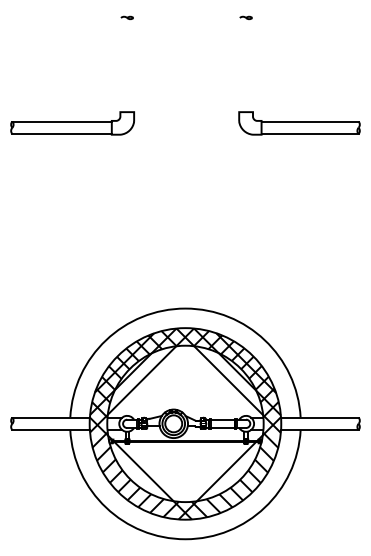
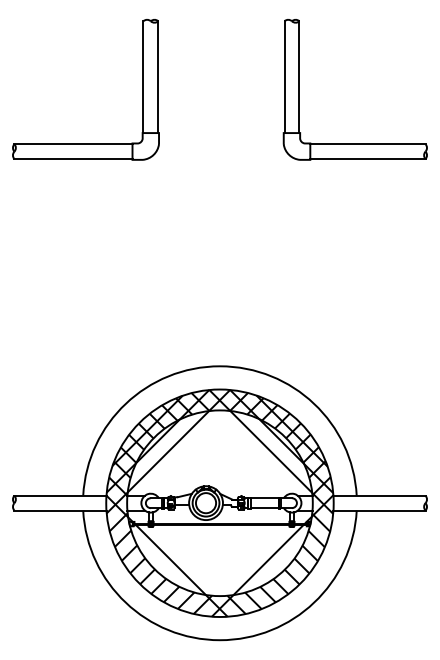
line: (121, 65) -> (143, 77), added
line: (133, 65) -> (158, 77), added
line: (239, 65) -> (284, 77), added
line: (252, 65) -> (299, 77), added

